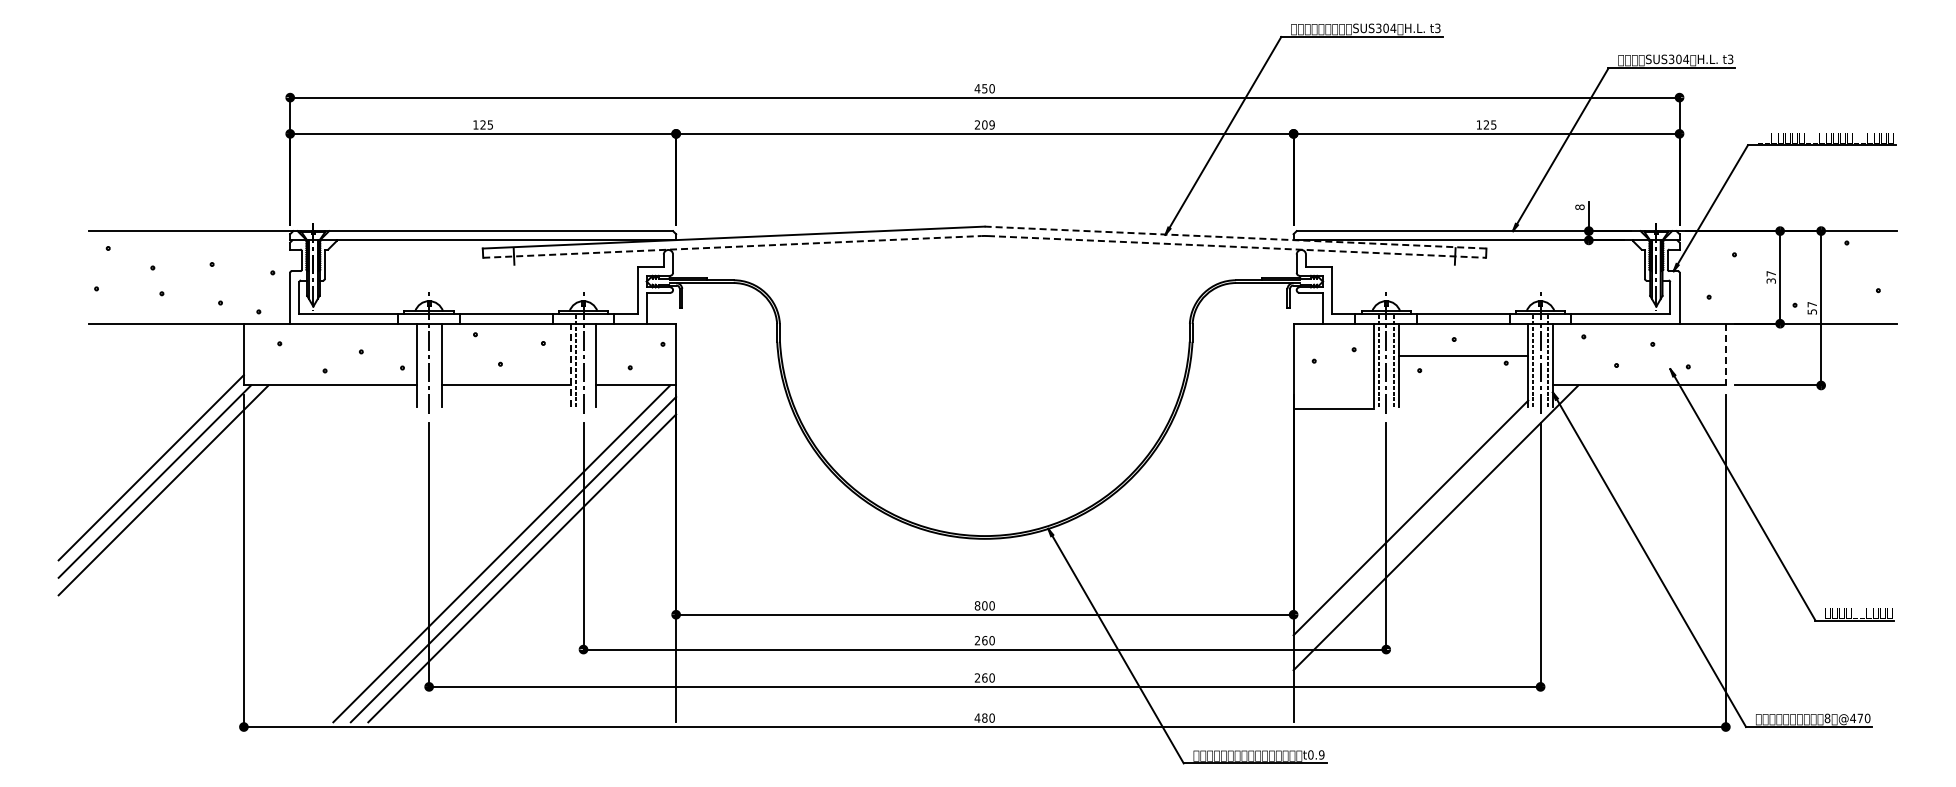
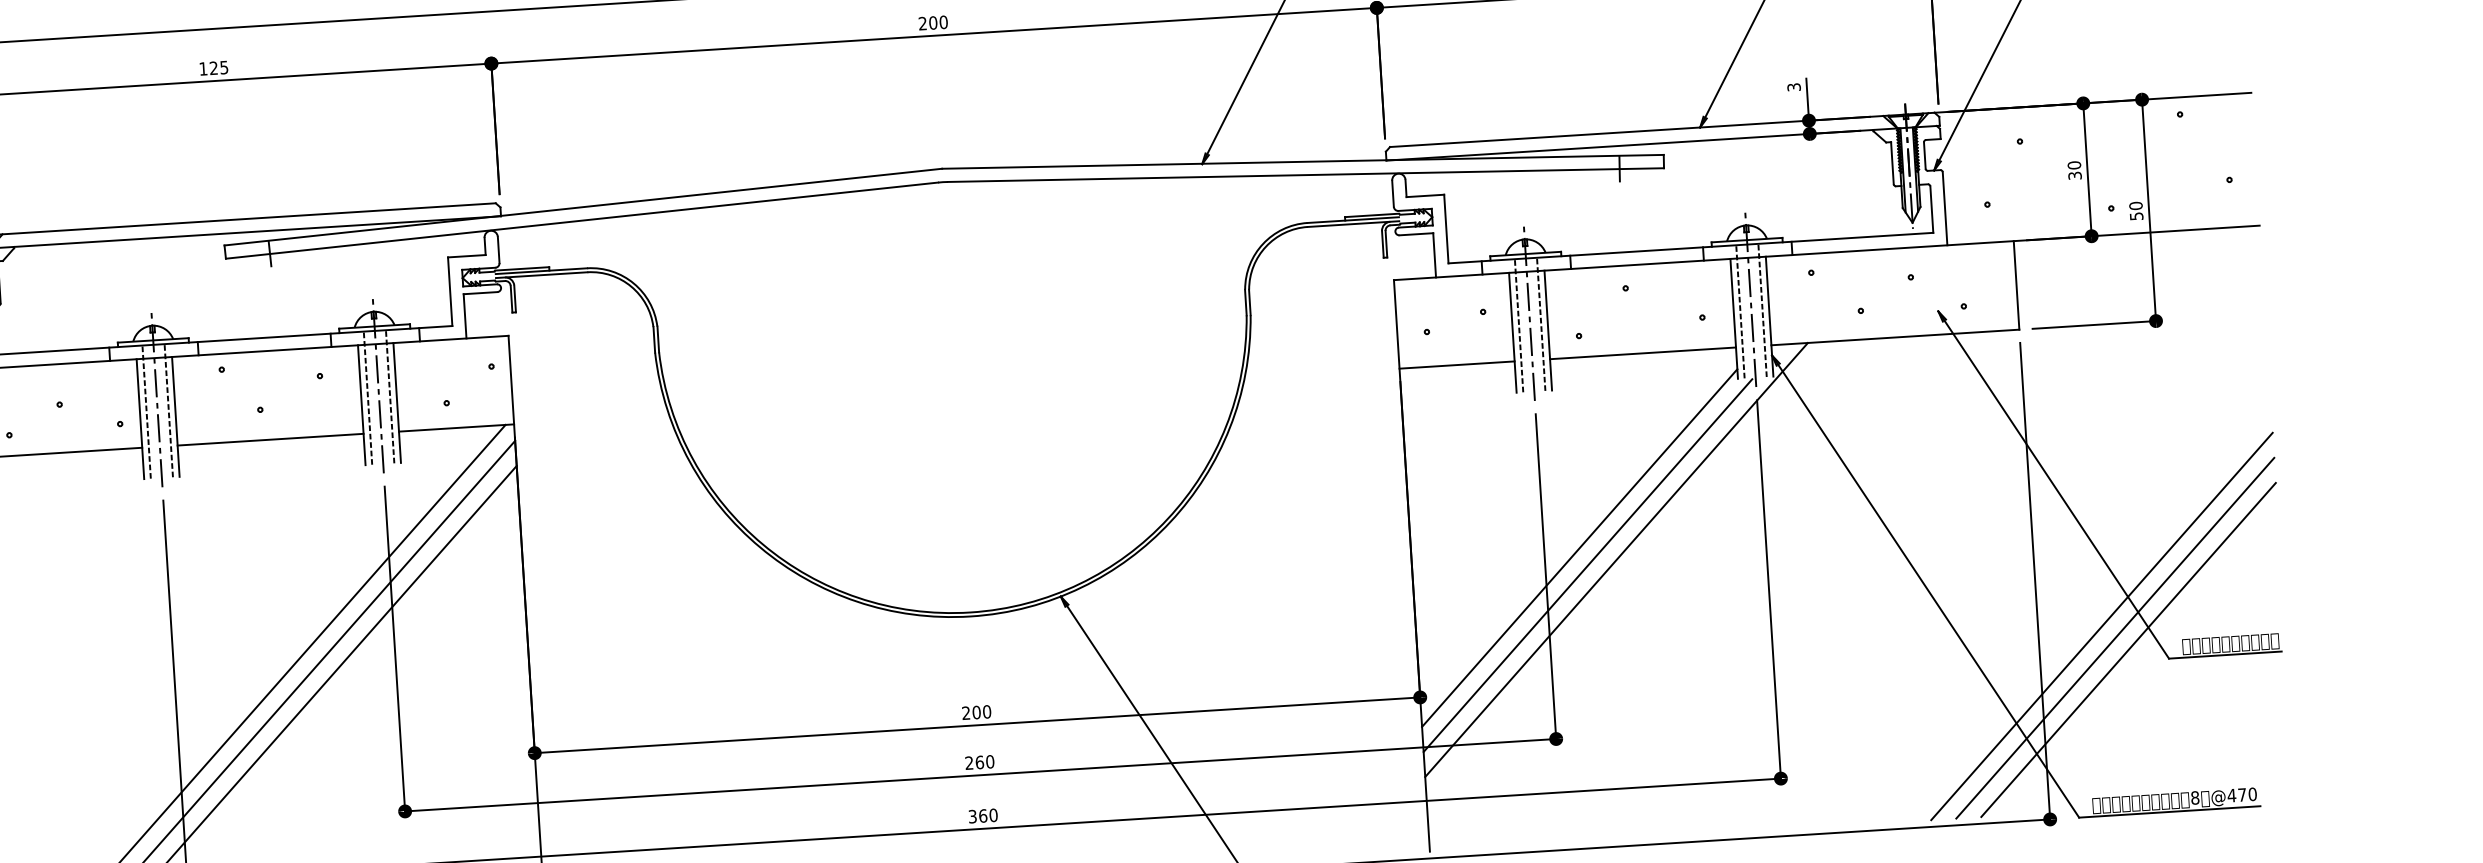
text: (991, 124) -> (942, 21), 209 -> 200
text: (1579, 206) -> (1793, 86), 8 -> 3
line: (1236, 237) -> (1304, 161), dashed -> solid
line: (732, 246) -> (582, 220), dashed -> solid
line: (1237, 246) -> (1306, 174), dashed -> solid
text: (1770, 273) -> (2073, 165), 37 -> 30
text: (1811, 304) -> (2134, 205), 57 -> 50
line: (1725, 354) -> (2016, 285), dashed -> solid
line: (1463, 356) -> (1643, 353), moved
line: (421, 360) -> (146, 411), added
line: (436, 360) -> (168, 410), added
line: (591, 360) -> (390, 396), added
line: (571, 365) -> (362, 405), dashed -> solid
line: (1333, 409) -> (1456, 365), moved
line: (1415, 530) -> (1587, 565), added
line: (1770, 595) -> (2102, 626), added
line: (1778, 603) -> (2114, 637), added
text: (977, 605) -> (966, 712), 800 -> 200
line: (1787, 612) -> (2128, 649), added
text: (977, 678) -> (972, 817), 260 -> 360

